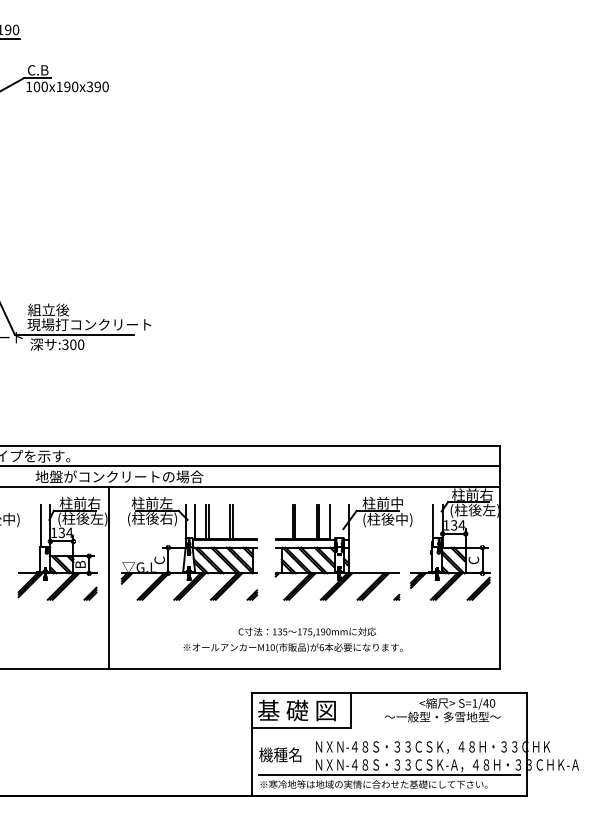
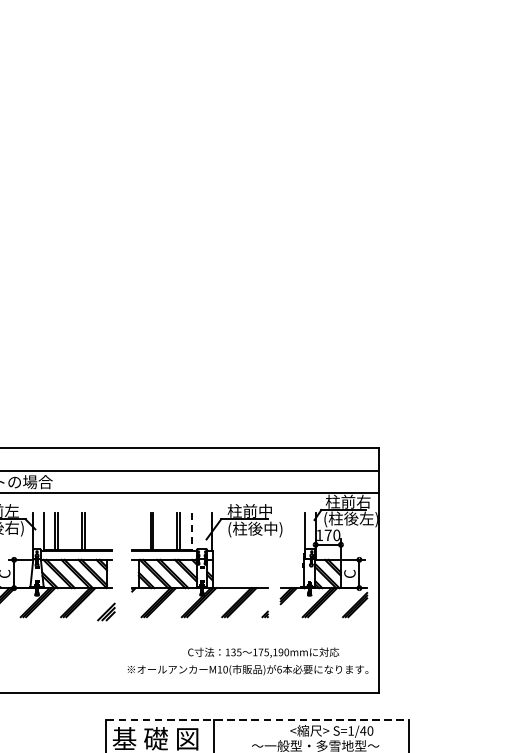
line: (329, 522) -> (191, 532), solid -> dashed
text: (458, 525) -> (333, 535), 134 -> 170
part: (252, 594) -> (106, 611), size x1.6
text: (292, 639) -> (247, 660), moved
line: (390, 693) -> (258, 720), solid -> dashed

